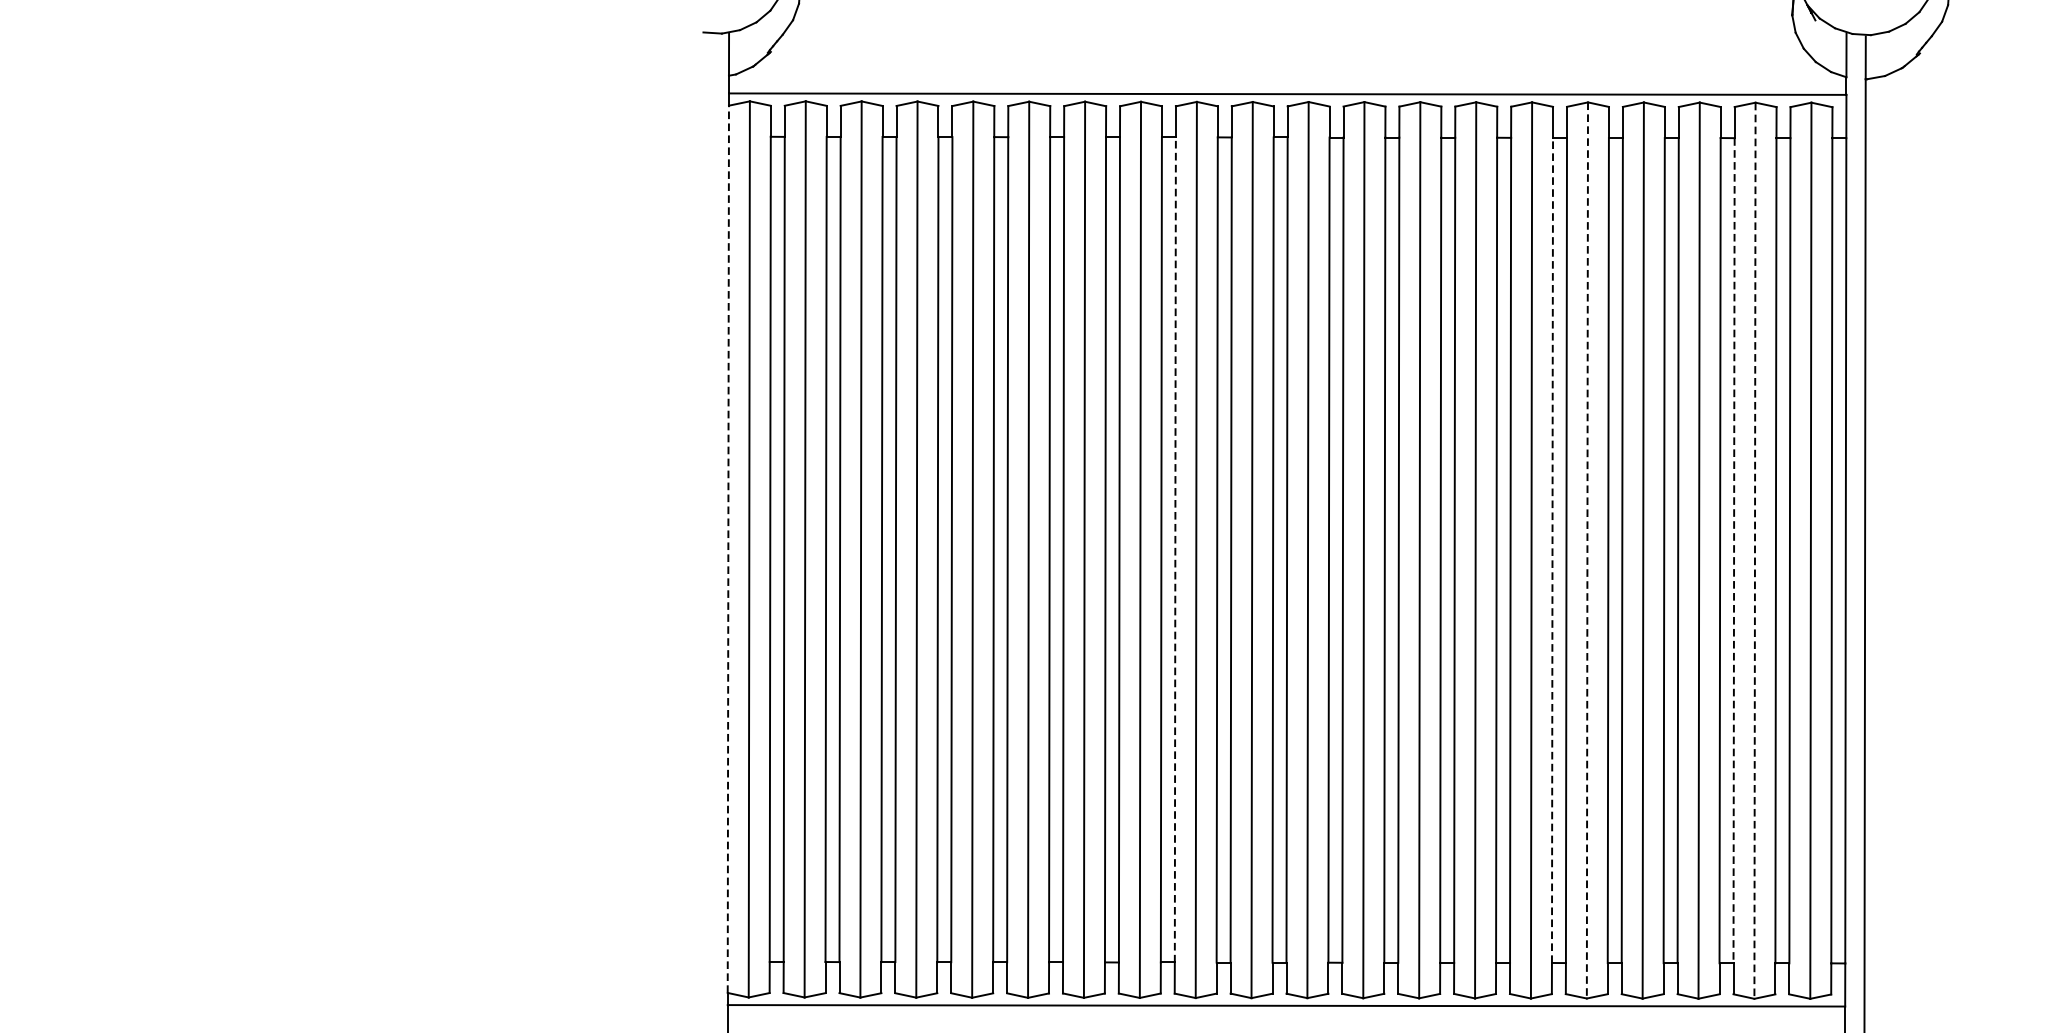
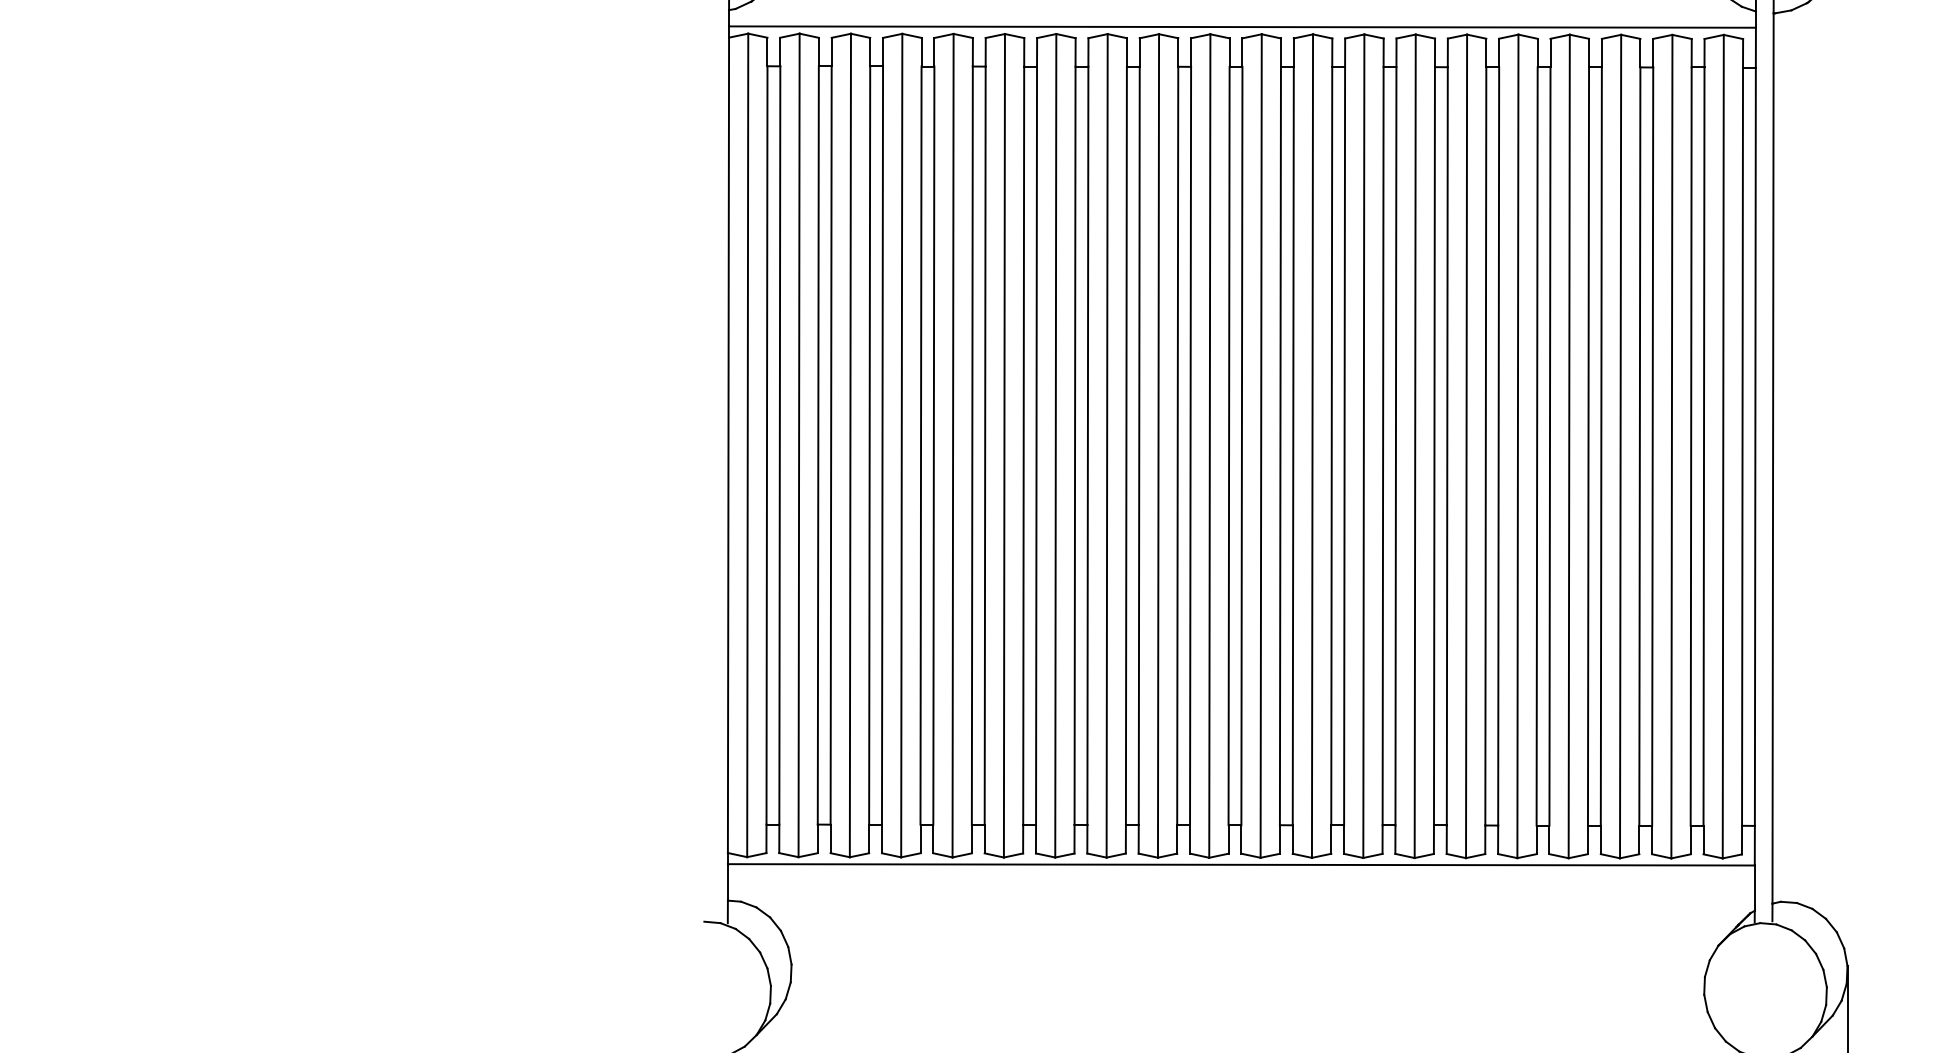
line: (728, 549) -> (728, 445), dashed -> solid
line: (1175, 549) -> (1139, 445), dashed -> solid
line: (1552, 549) -> (1485, 445), dashed -> solid
line: (1586, 550) -> (1517, 446), dashed -> solid
line: (1754, 550) -> (1671, 446), dashed -> solid
line: (1733, 551) -> (1652, 447), dashed -> solid

